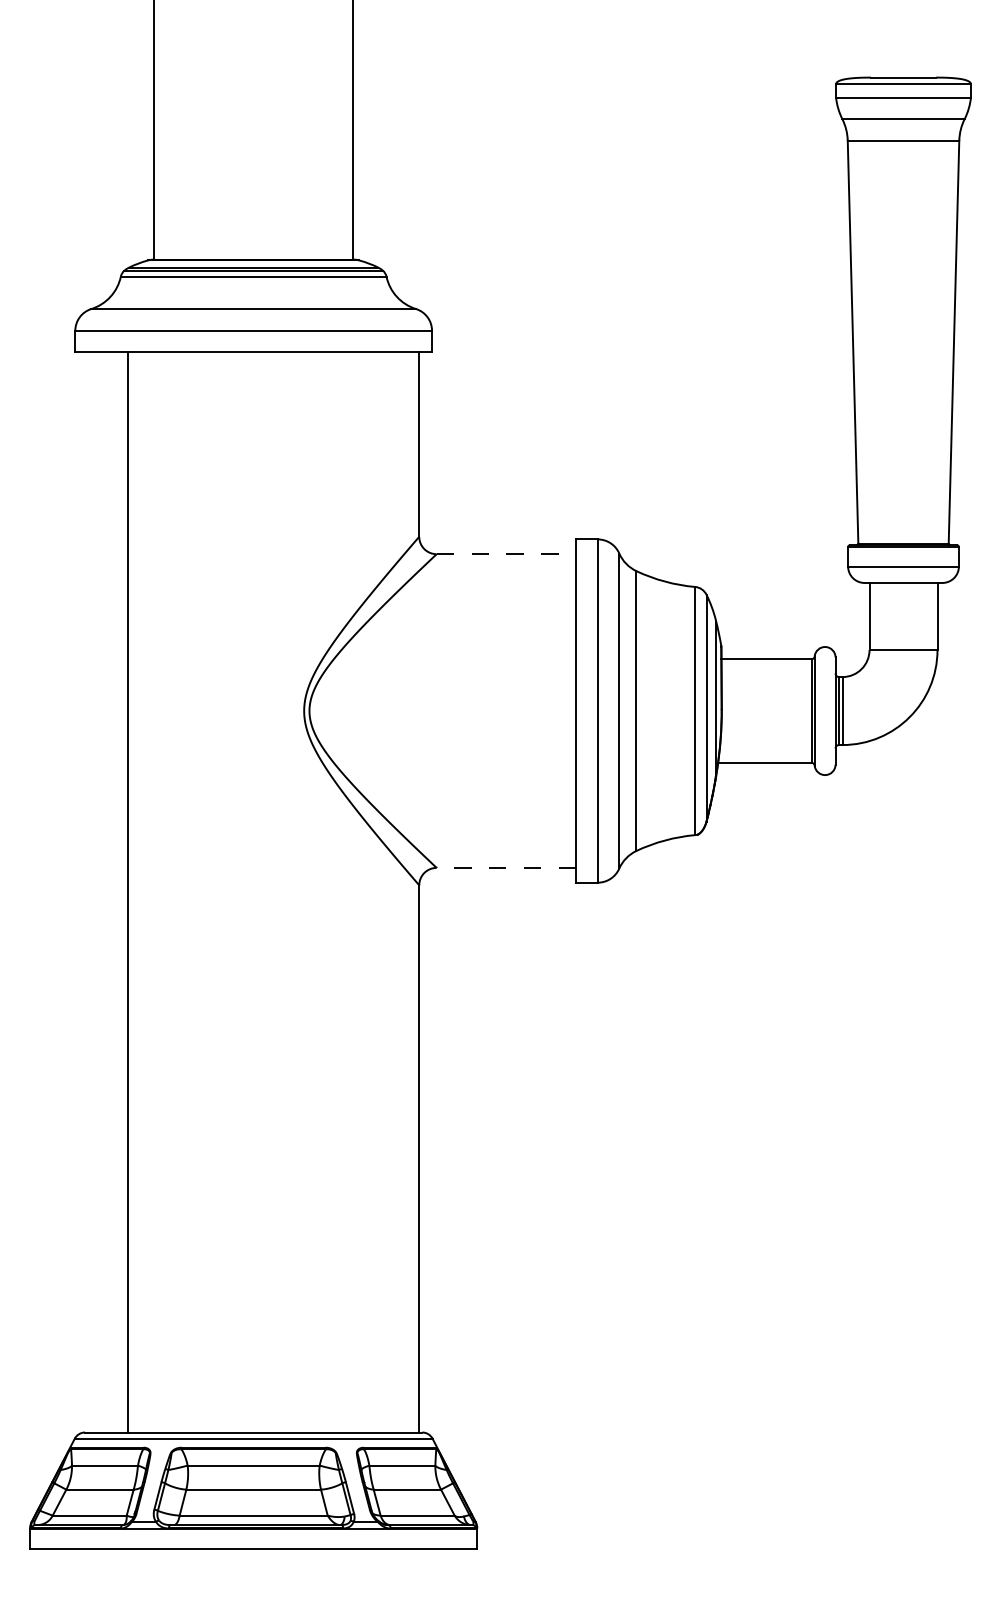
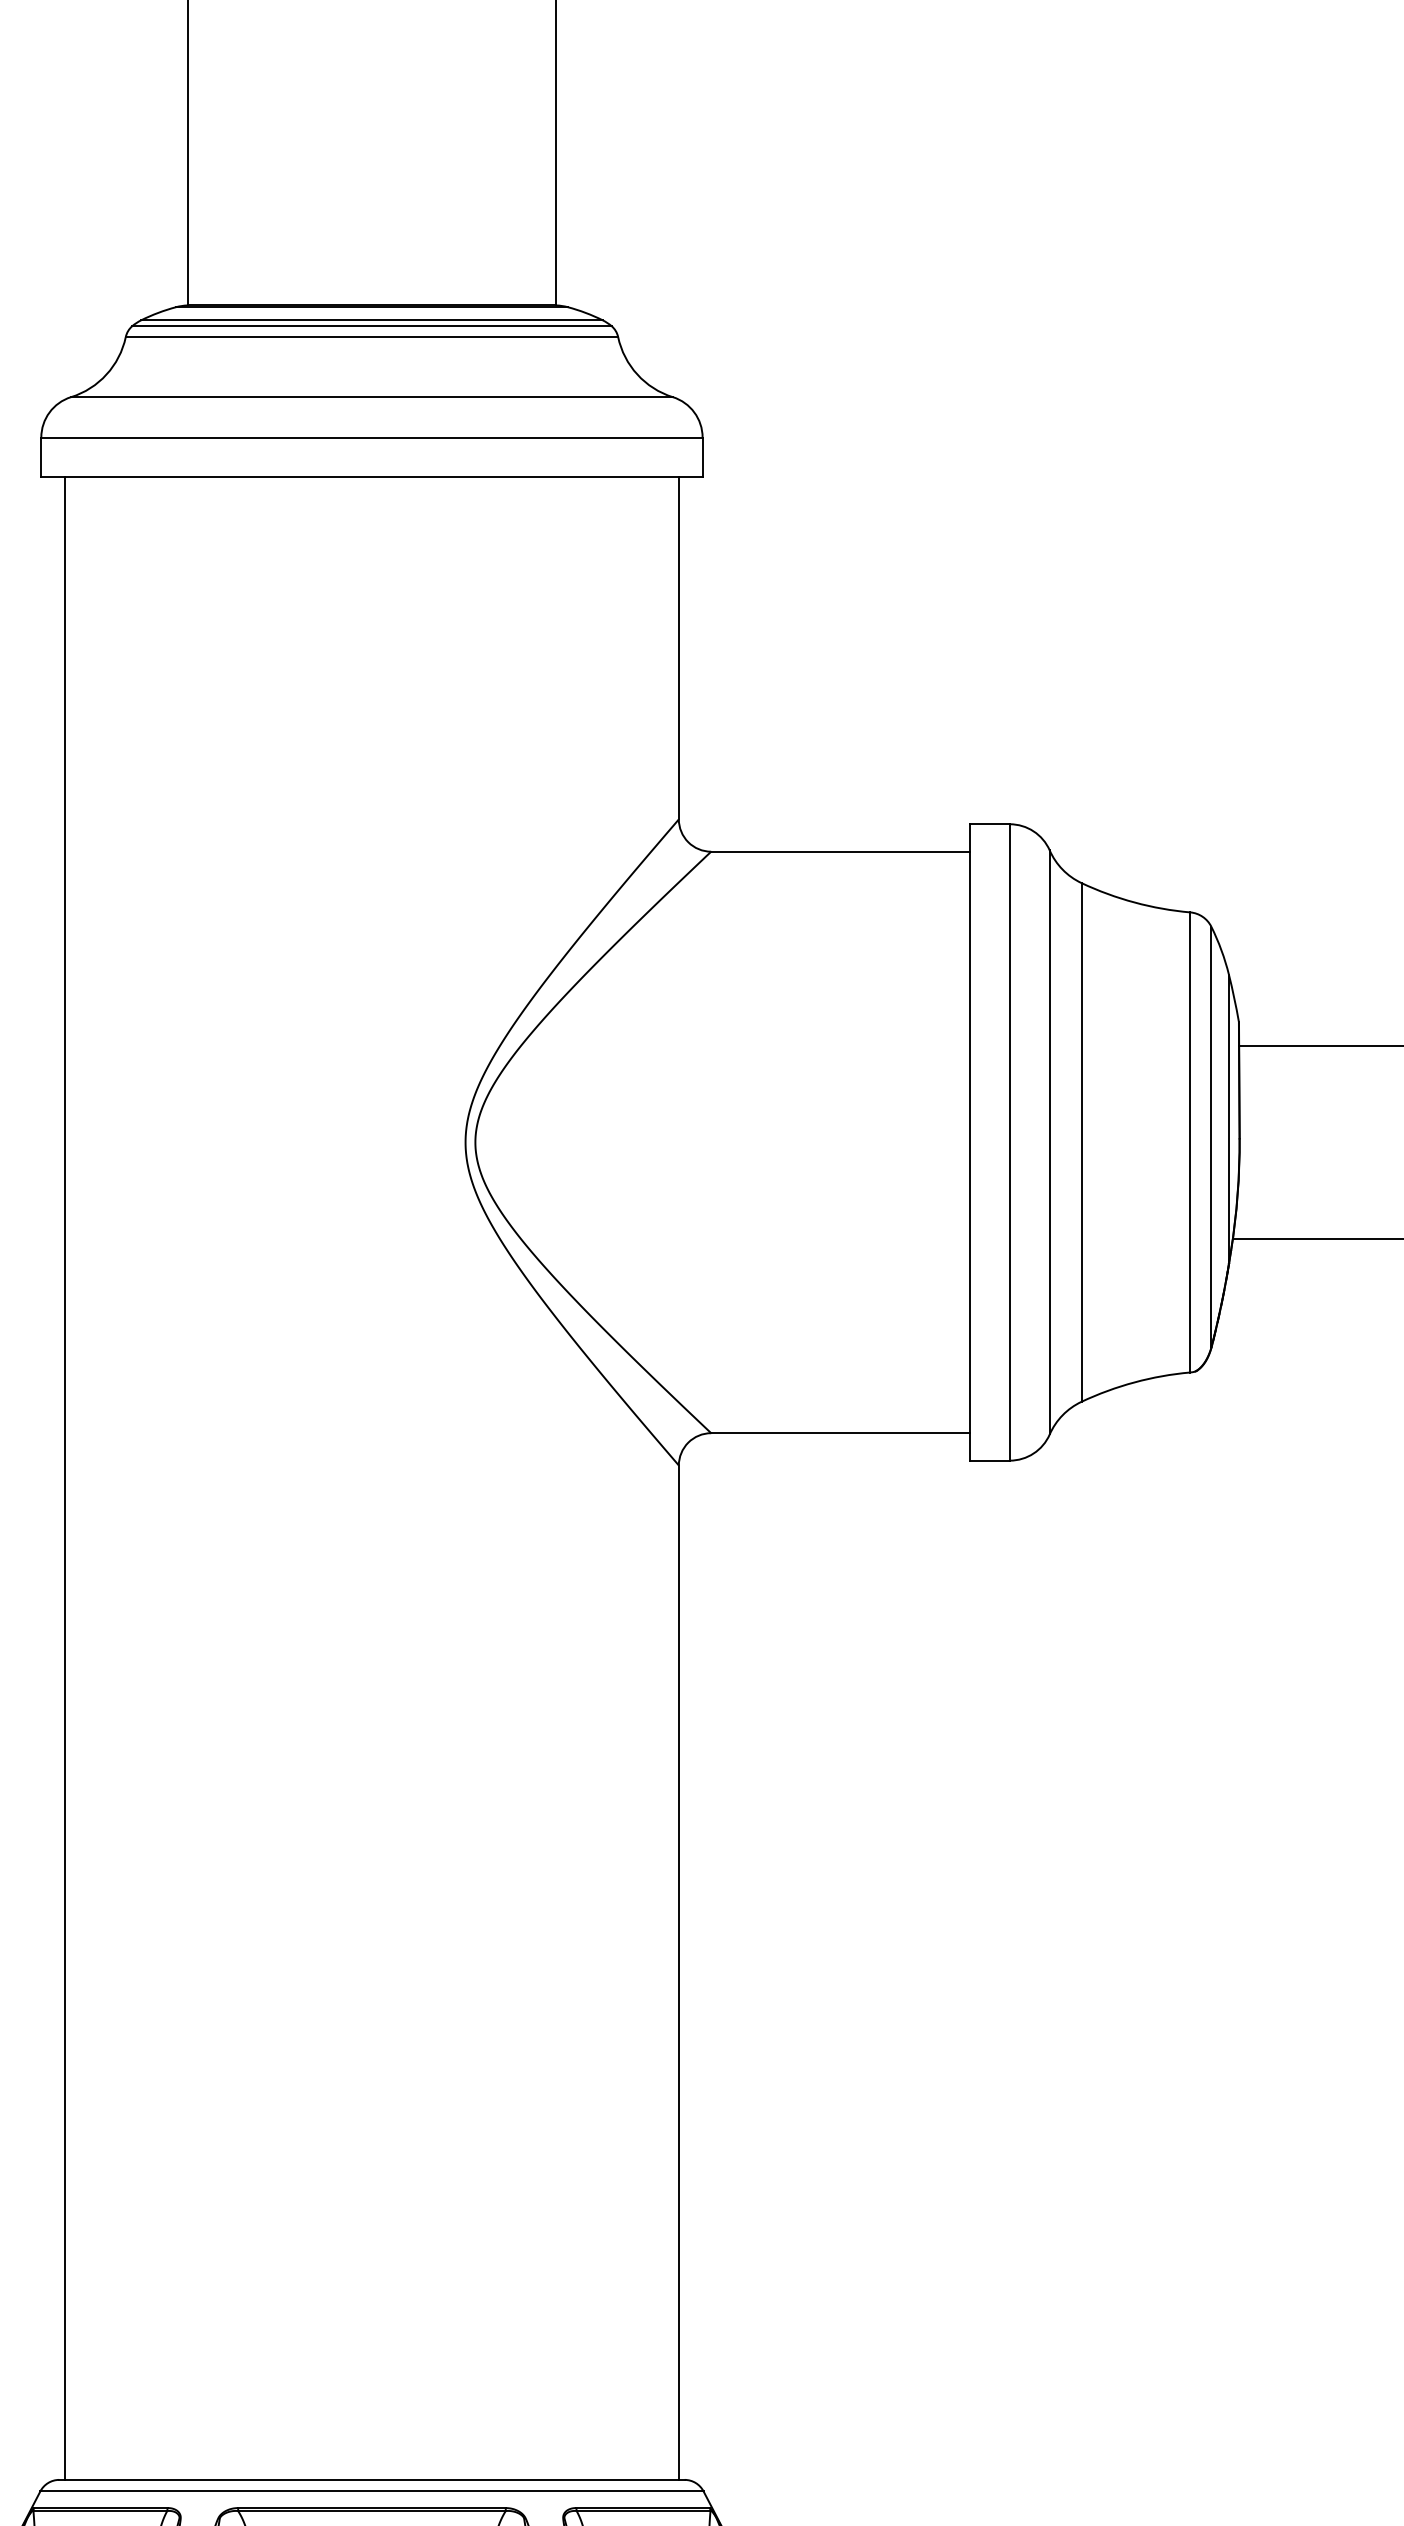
line: (506, 554) -> (840, 852), dashed -> solid
line: (506, 867) -> (840, 1432), dashed -> solid
line: (128, 892) -> (65, 1478), moved

